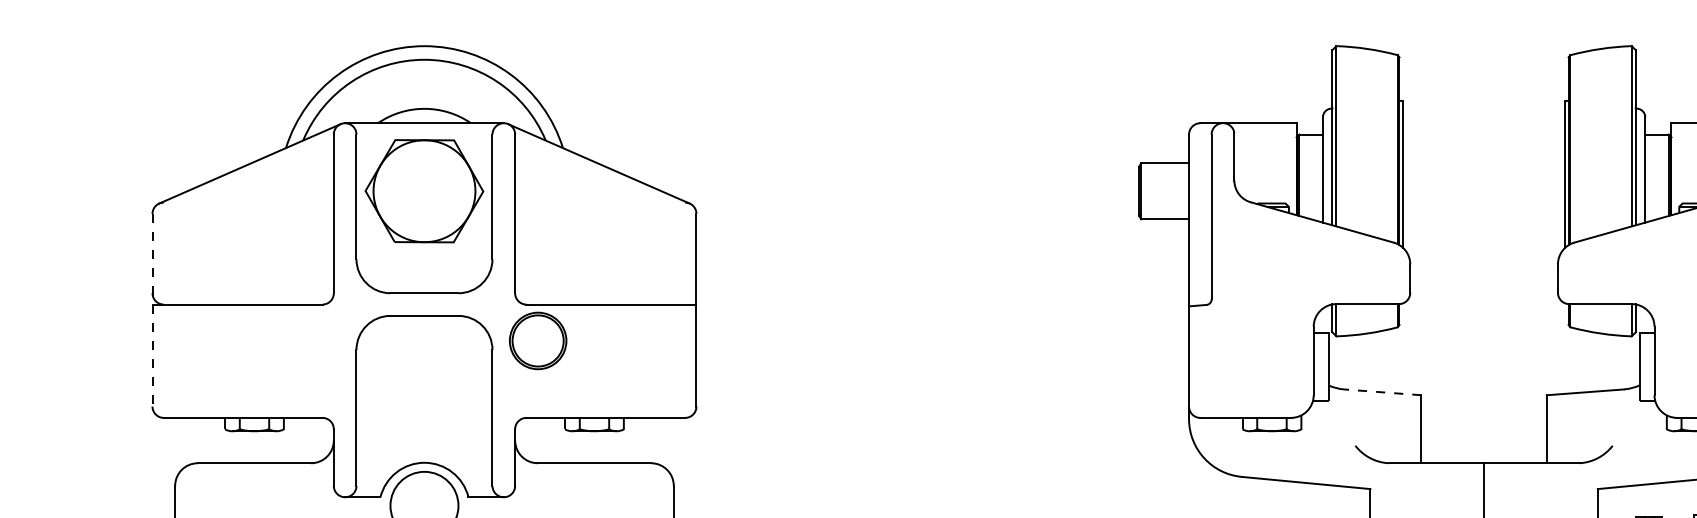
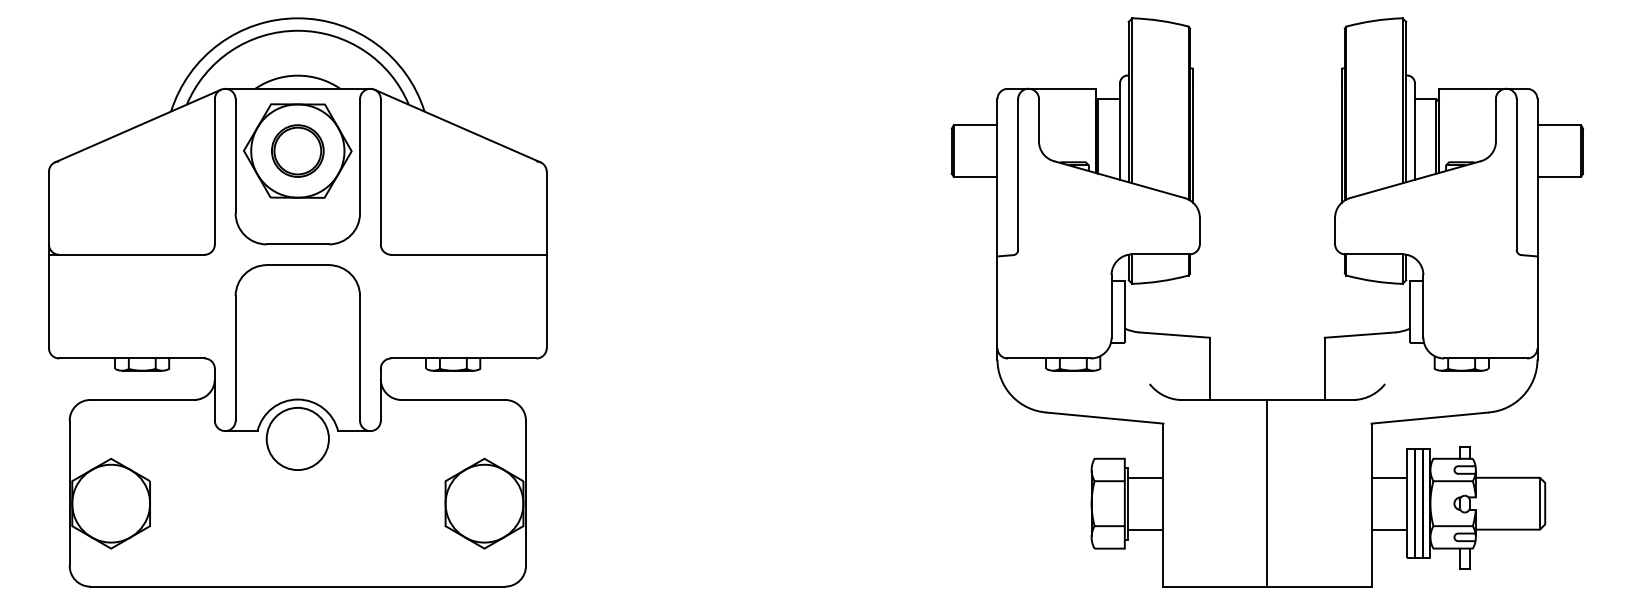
line: (152, 310) -> (48, 260), dashed -> solid
part: (537, 340) -> (297, 150), moved
line: (1382, 392) -> (1174, 335), dashed -> solid

